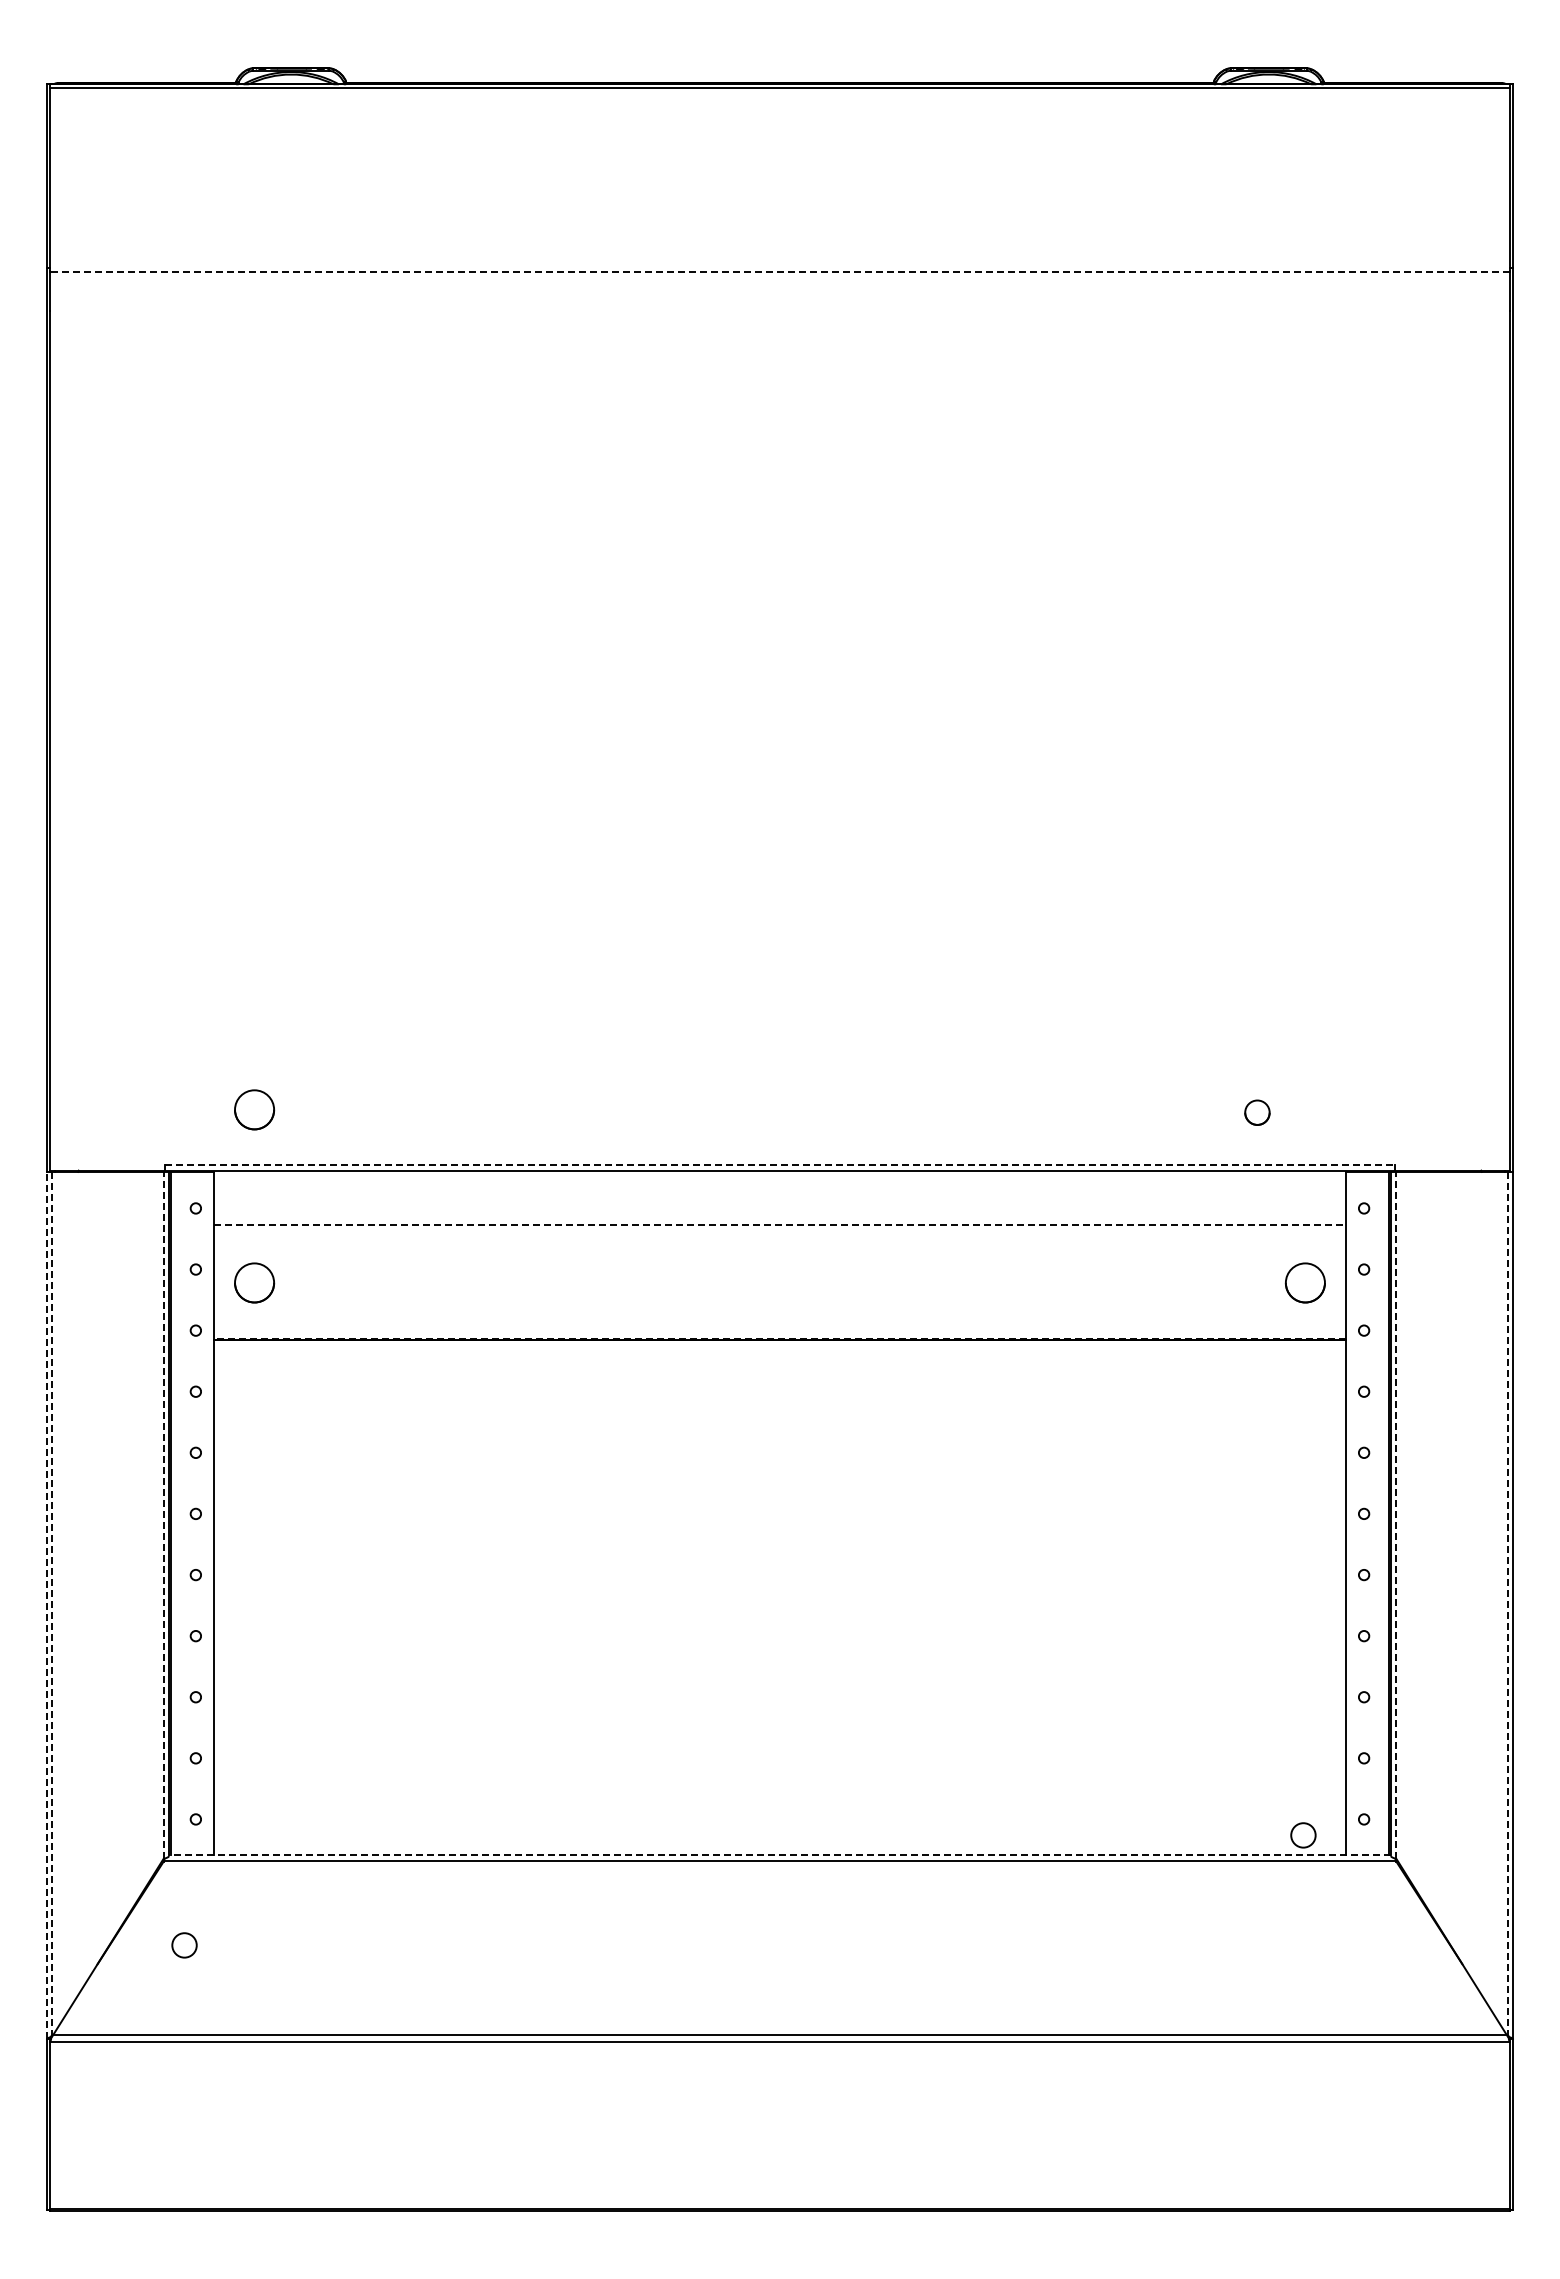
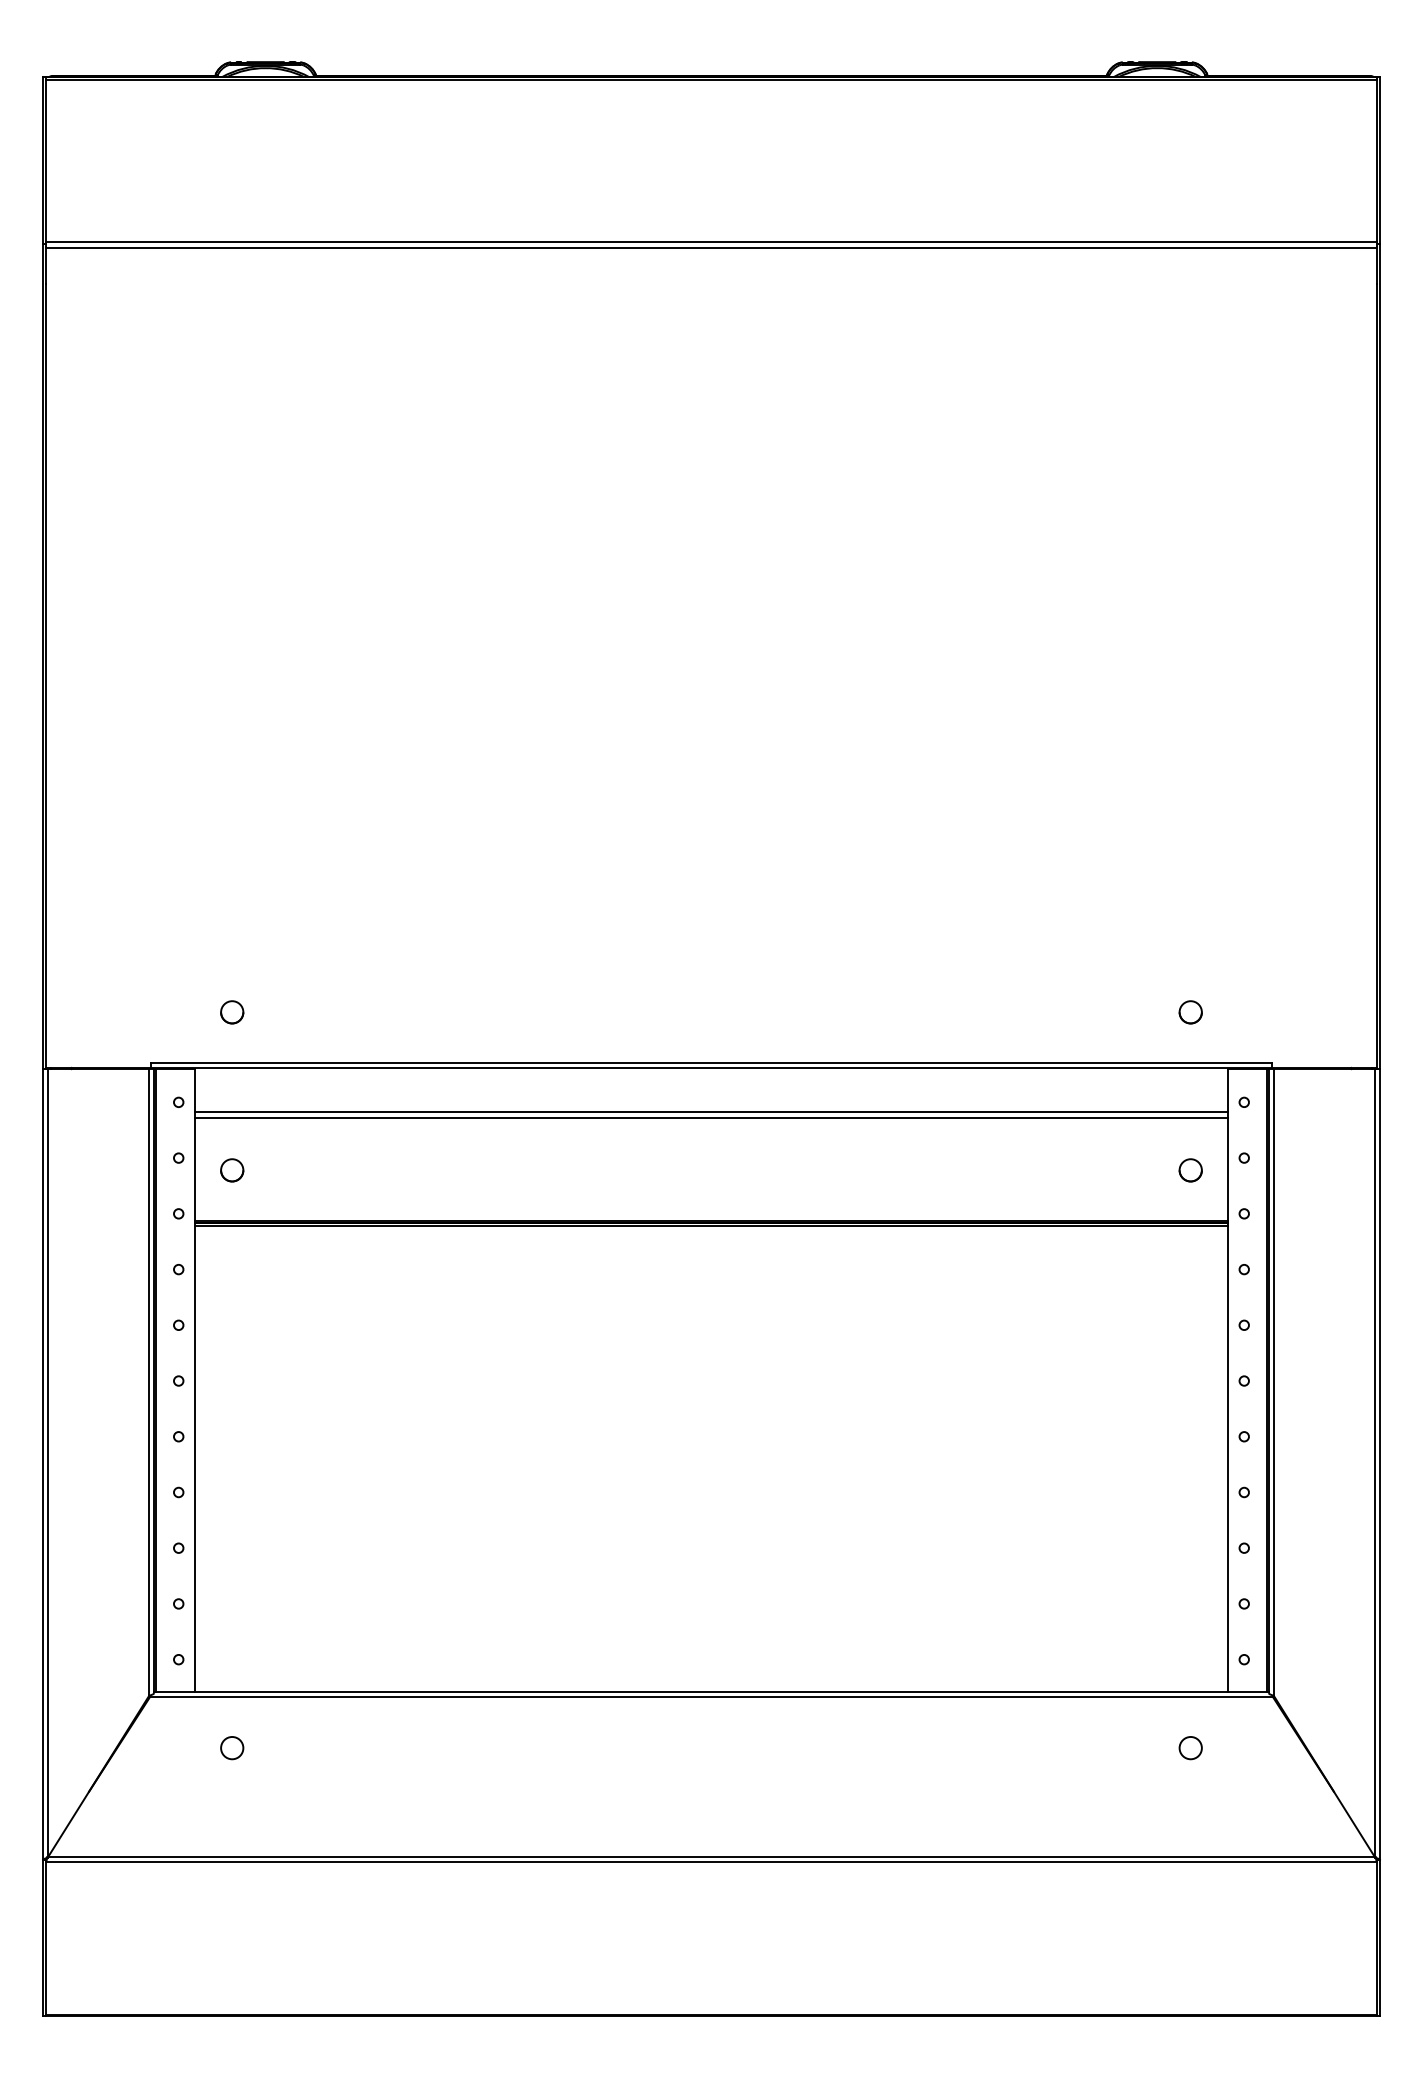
line: (779, 264) -> (711, 241), added
line: (780, 271) -> (711, 247), dashed -> solid
circle: (254, 1109) -> (232, 1012), size x0.62
circle: (1257, 1112) -> (1190, 1012), moved
line: (780, 1165) -> (711, 1063), dashed -> solid
line: (779, 1218) -> (711, 1111), added
line: (779, 1225) -> (711, 1117), dashed -> solid
part: (254, 1282) -> (232, 1169), size x0.62
part: (1305, 1282) -> (1190, 1169), size x0.62
line: (780, 1338) -> (711, 1221), dashed -> solid
line: (779, 1344) -> (711, 1226), added
line: (163, 1515) -> (149, 1382), dashed -> solid
line: (1396, 1515) -> (1273, 1382), dashed -> solid
line: (52, 1604) -> (47, 1463), dashed -> solid
line: (1507, 1604) -> (1375, 1463), dashed -> solid
line: (46, 1605) -> (42, 1464), dashed -> solid
circle: (1303, 1835) -> (1190, 1748), moved
line: (780, 1855) -> (711, 1692), dashed -> solid
circle: (184, 1945) -> (232, 1748), moved

